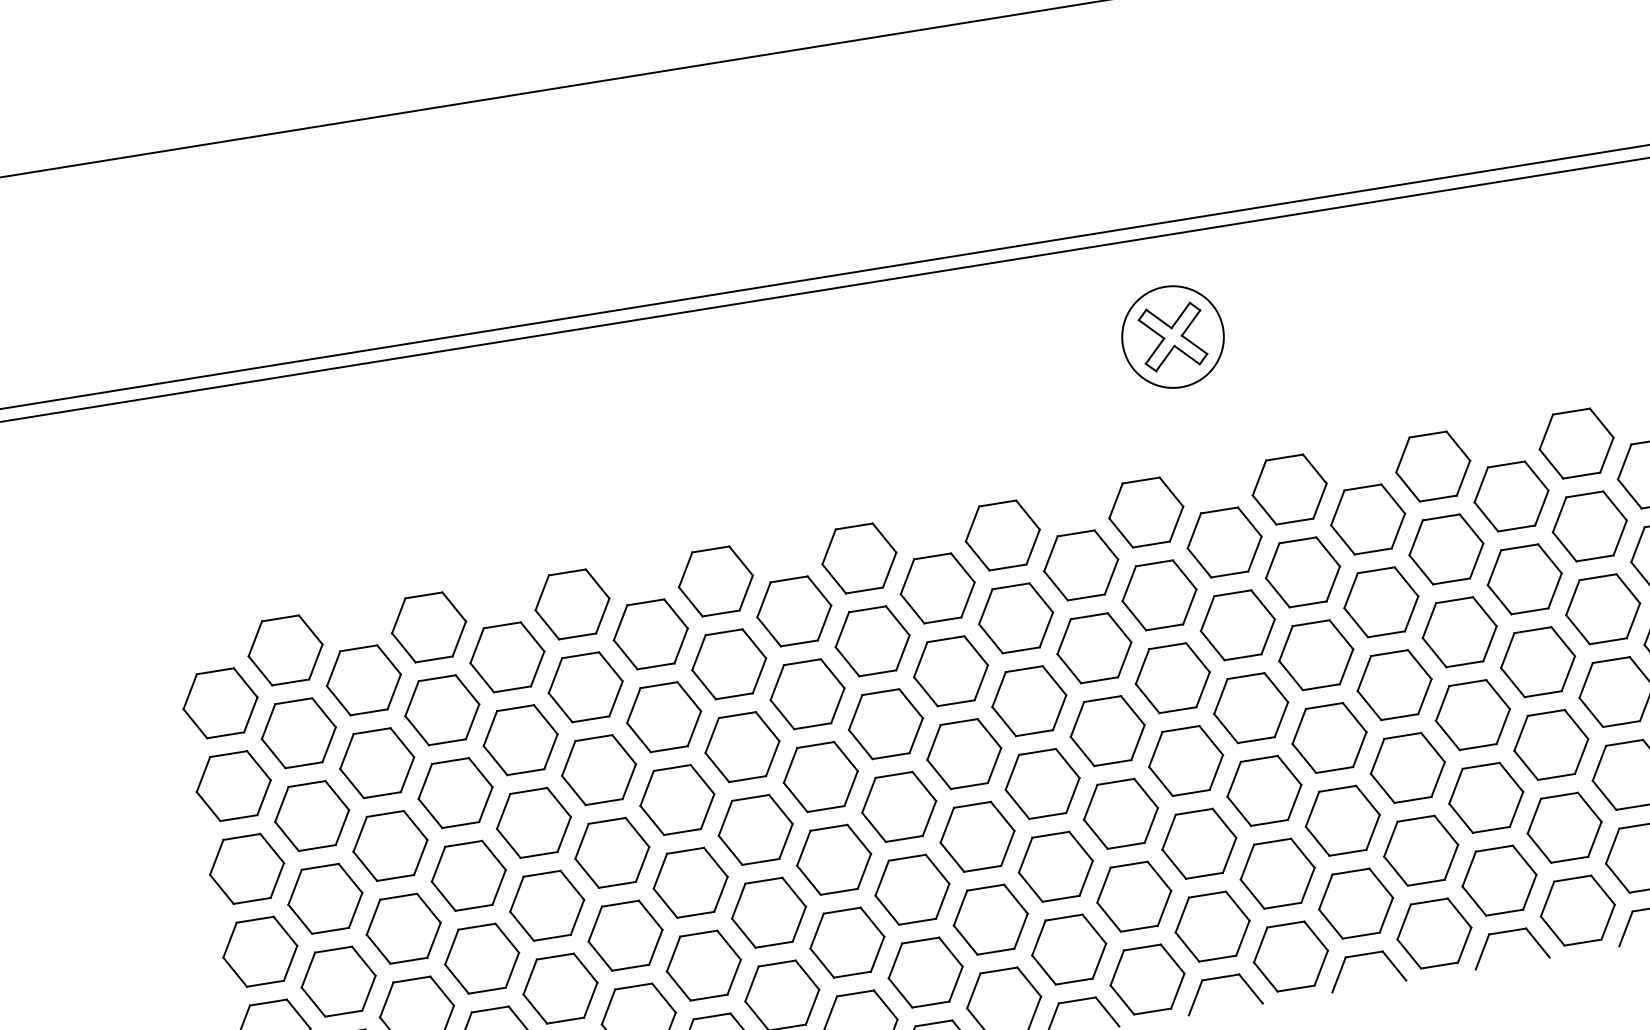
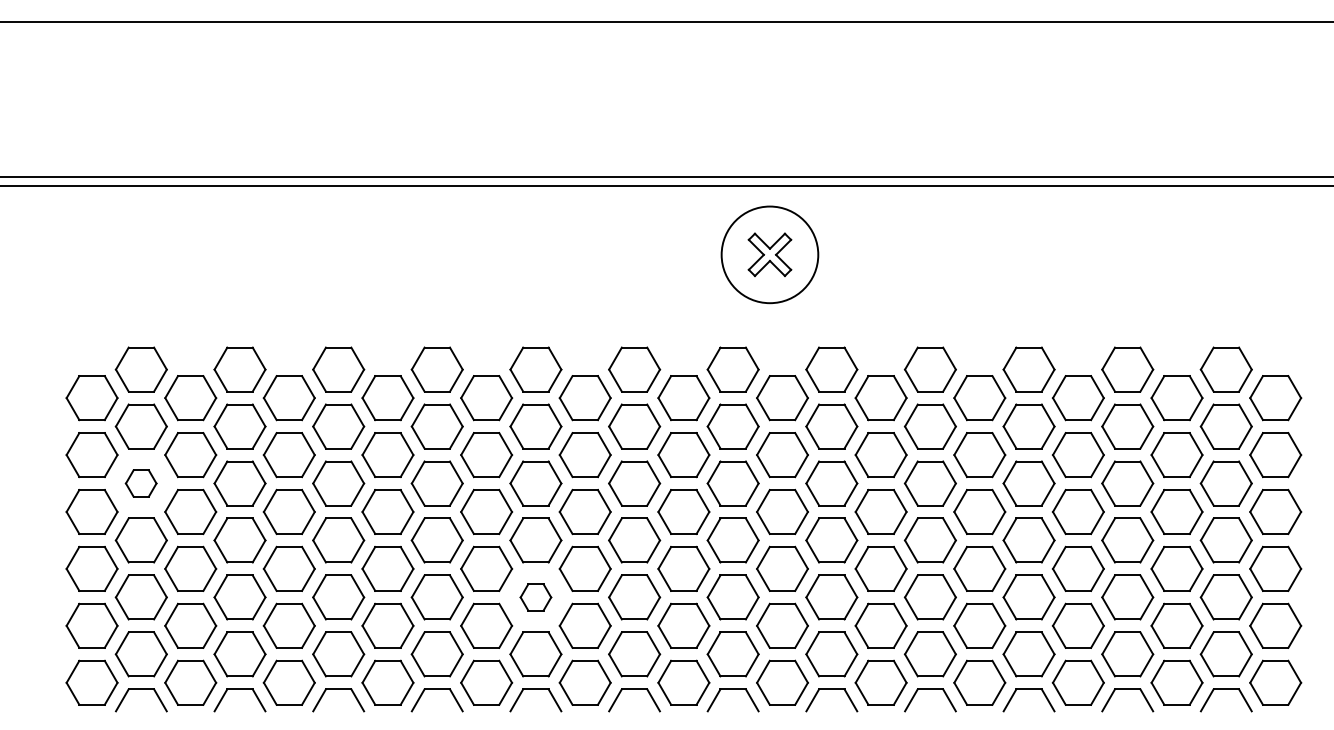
circle: (1172, 336) -> (769, 254), size x1.4
part: (310, 816) -> (140, 483), size x0.6
part: (911, 889) -> (535, 597), size x0.6

